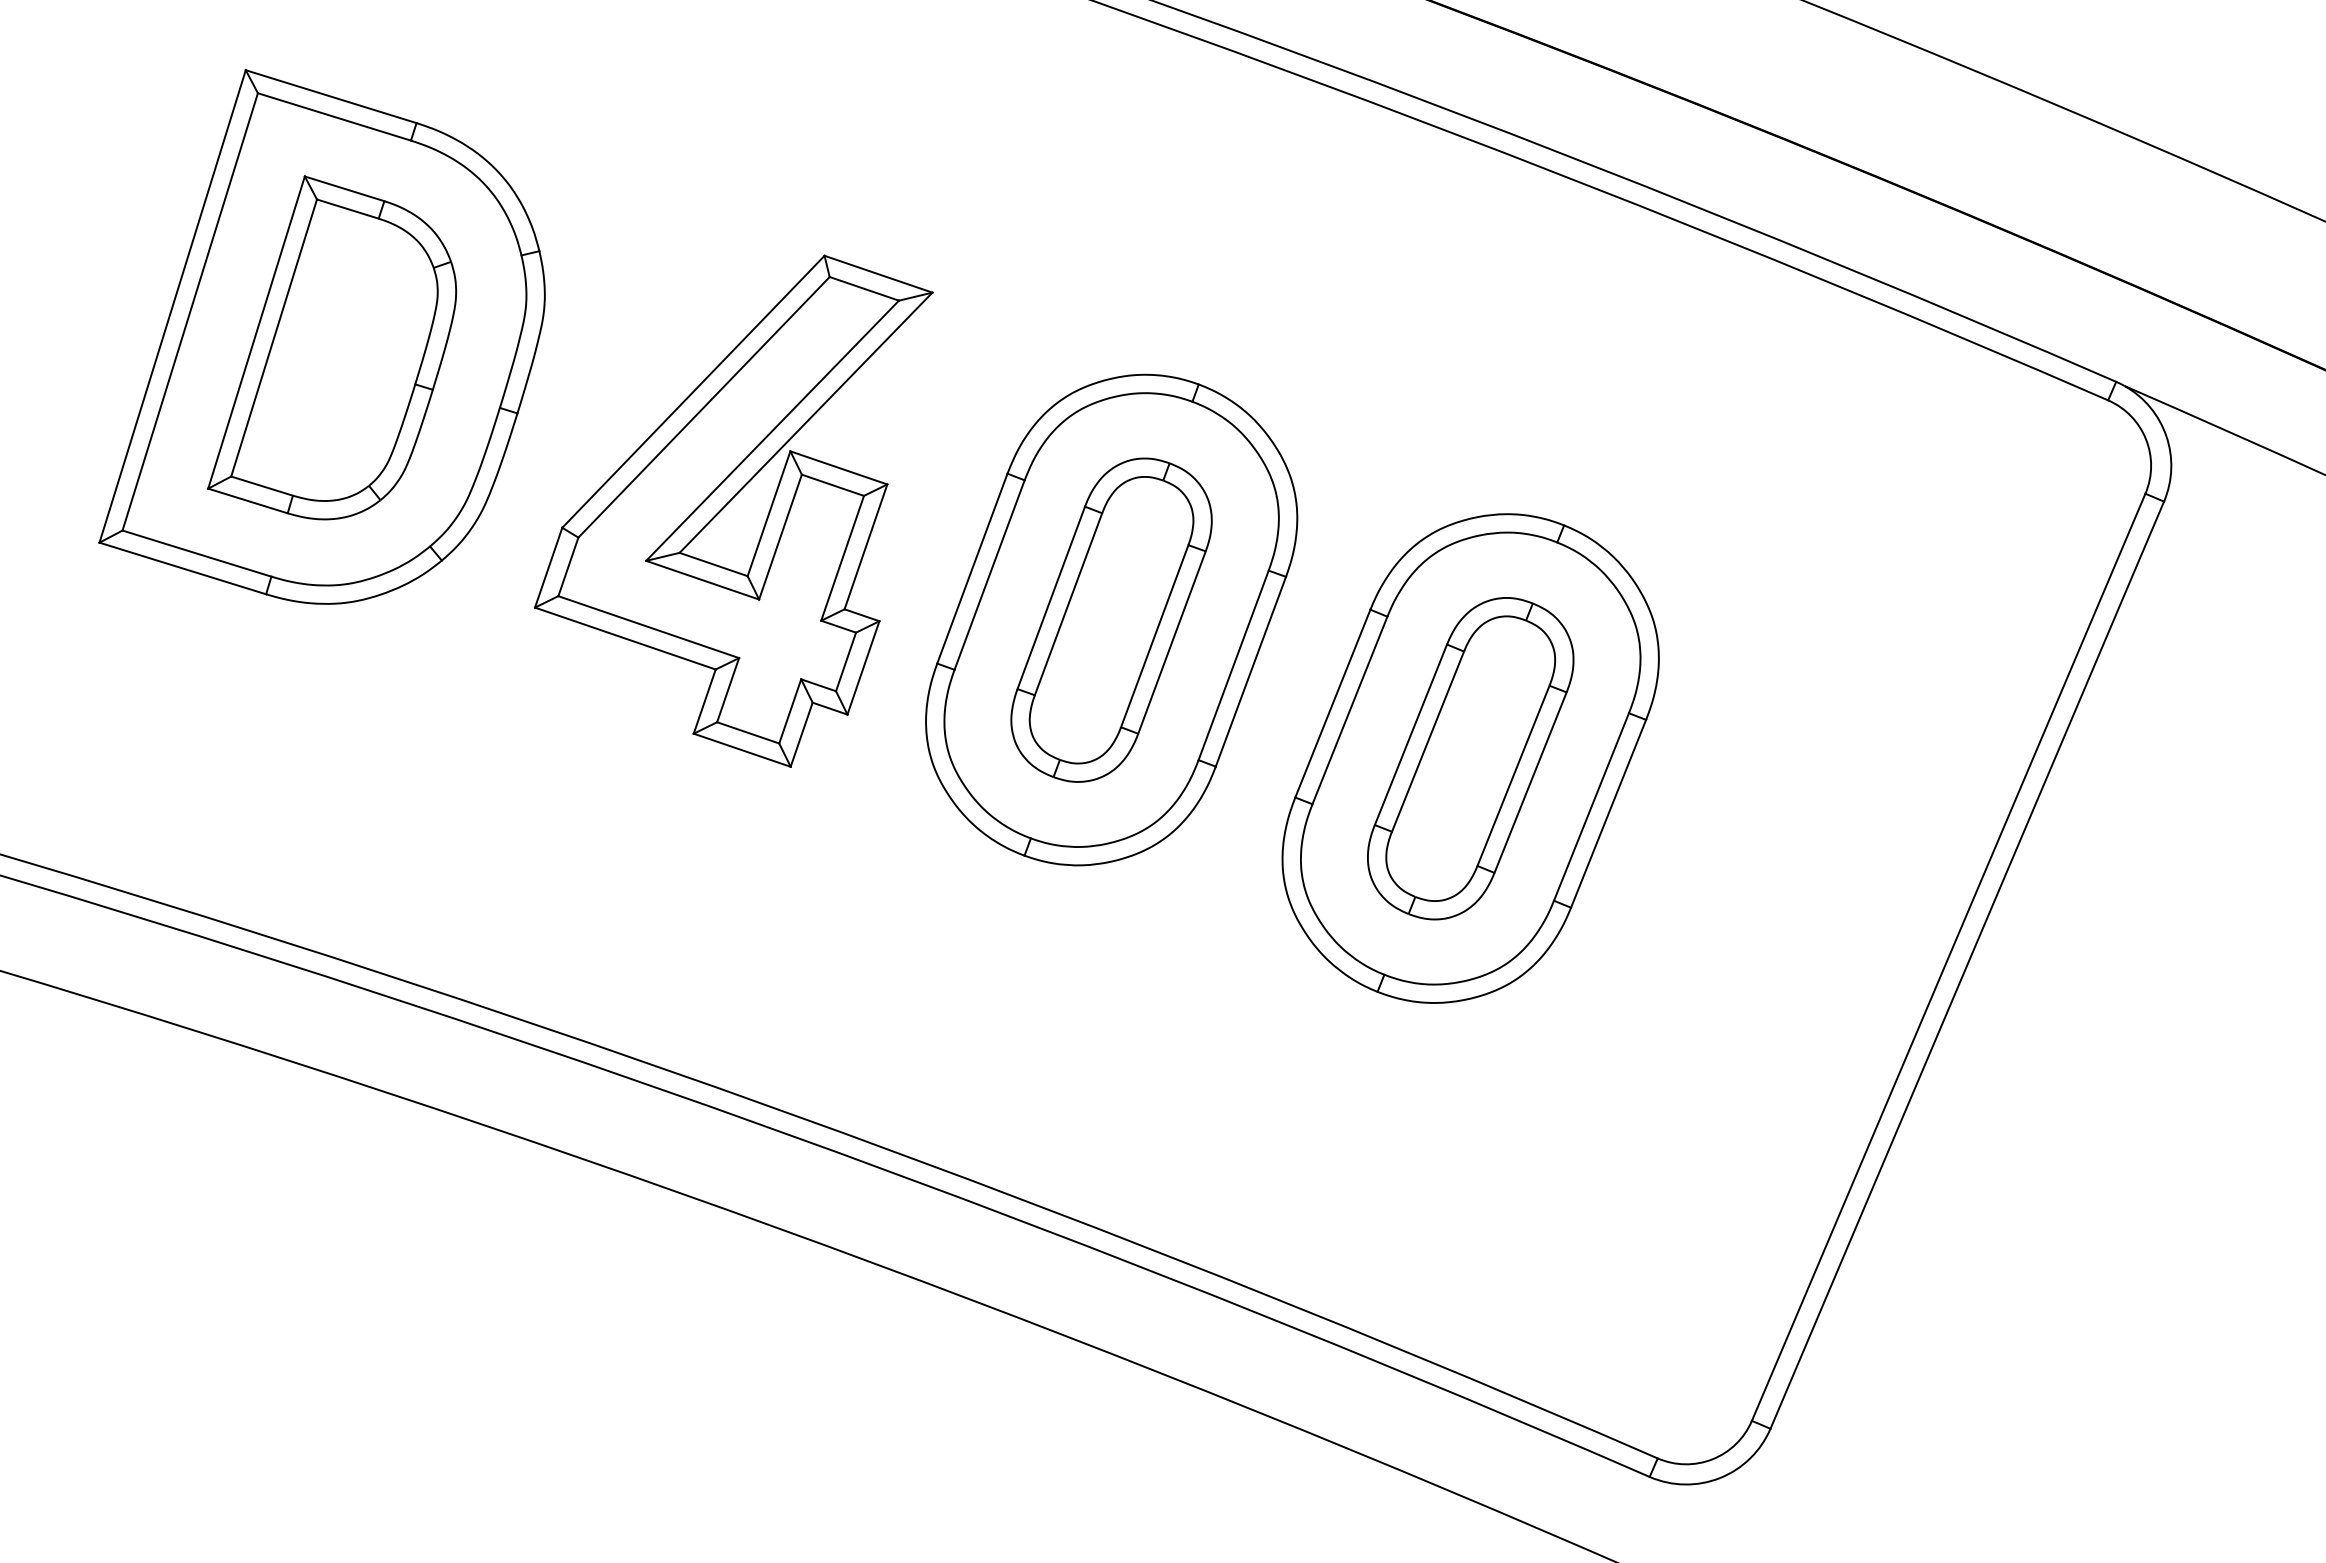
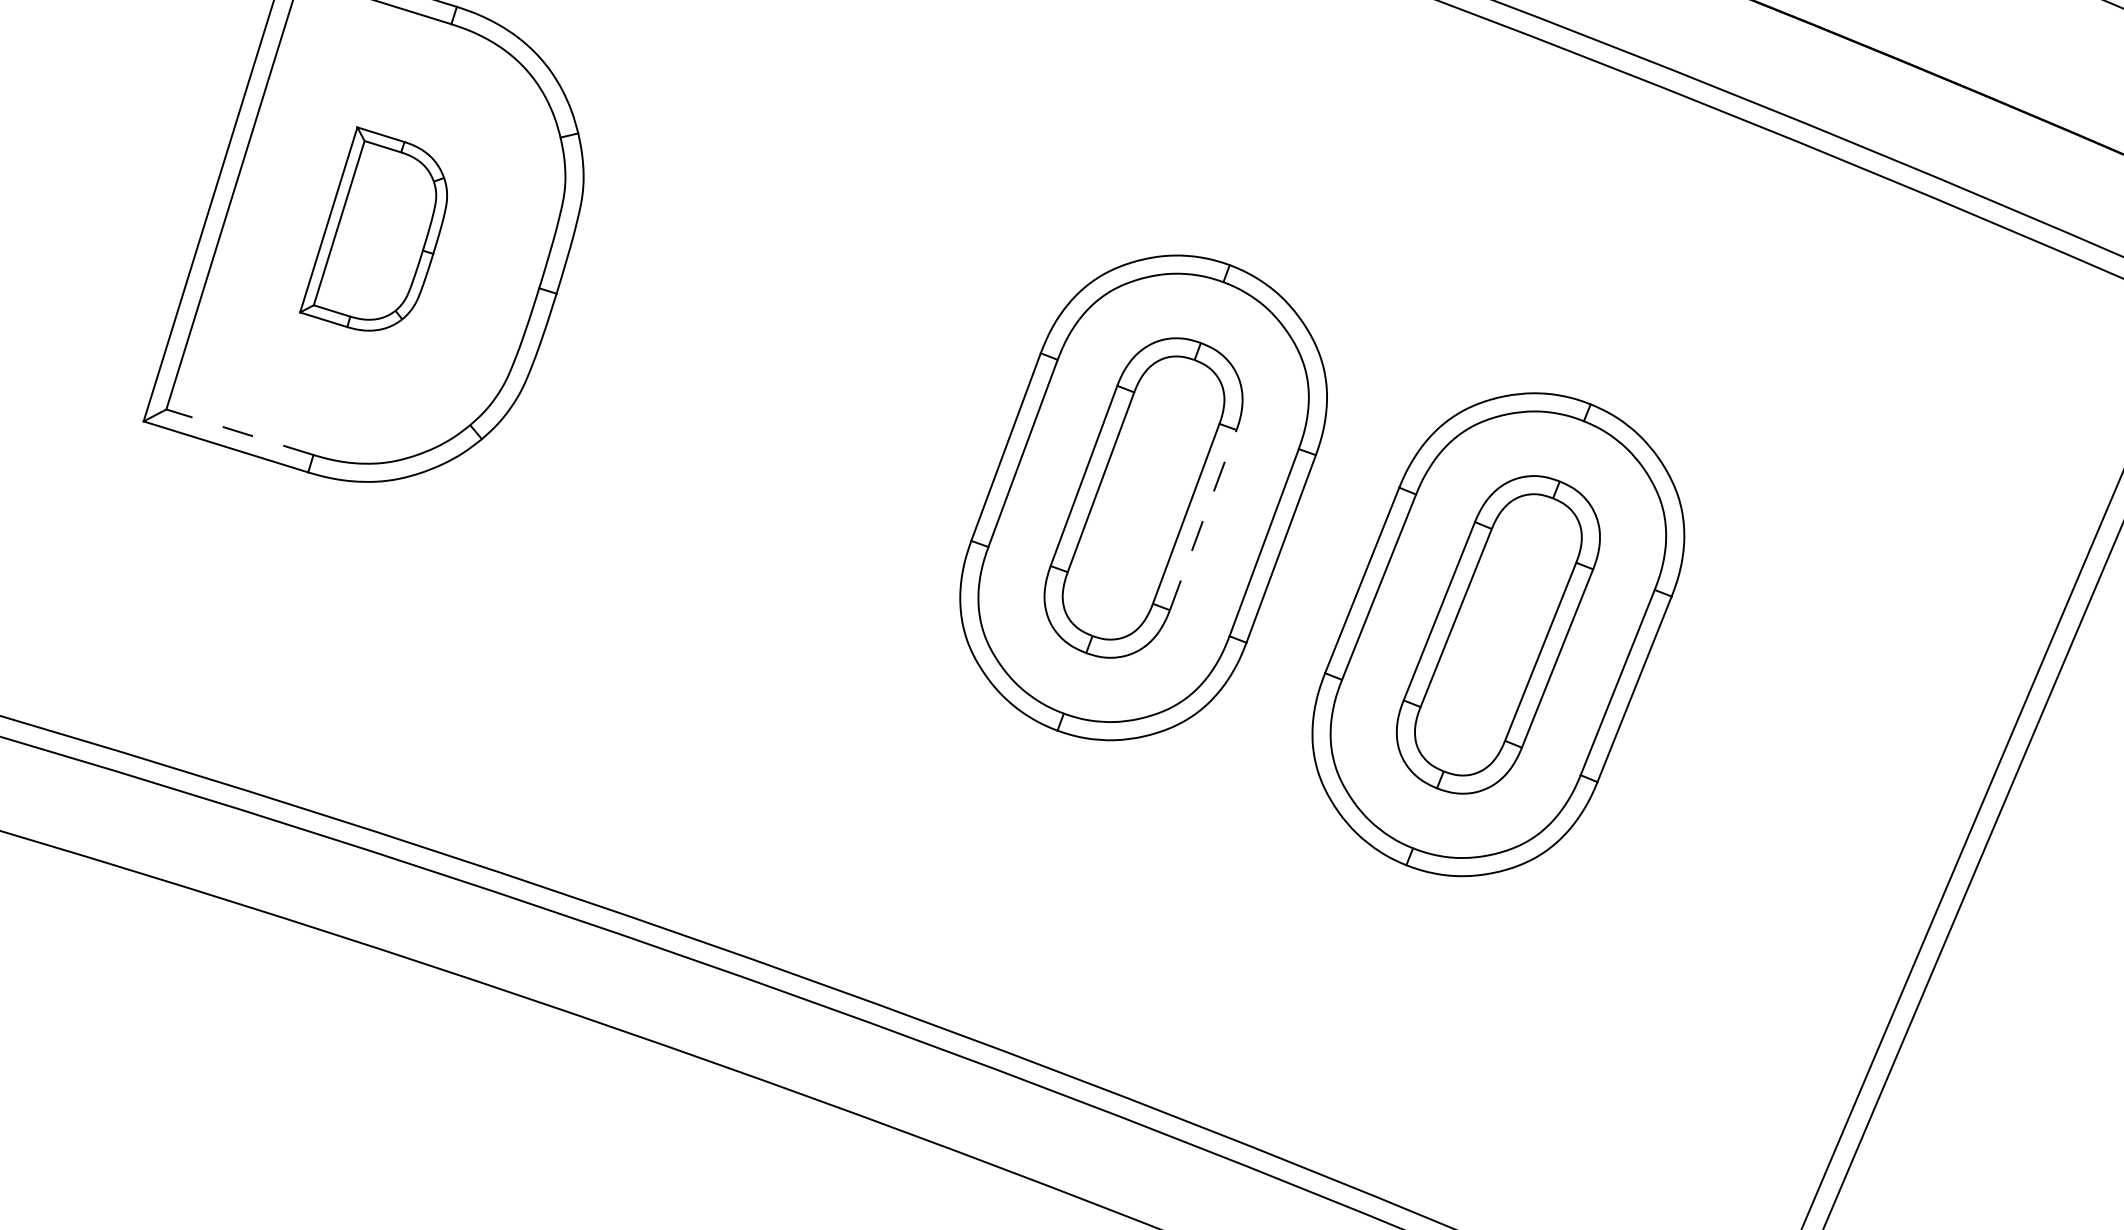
part: (332, 347) -> (373, 228), size x0.6
part: (726, 506) -> (763, 385), removed
line: (196, 553) -> (239, 432), solid -> dashed
line: (1172, 642) -> (1203, 520), solid -> dashed

